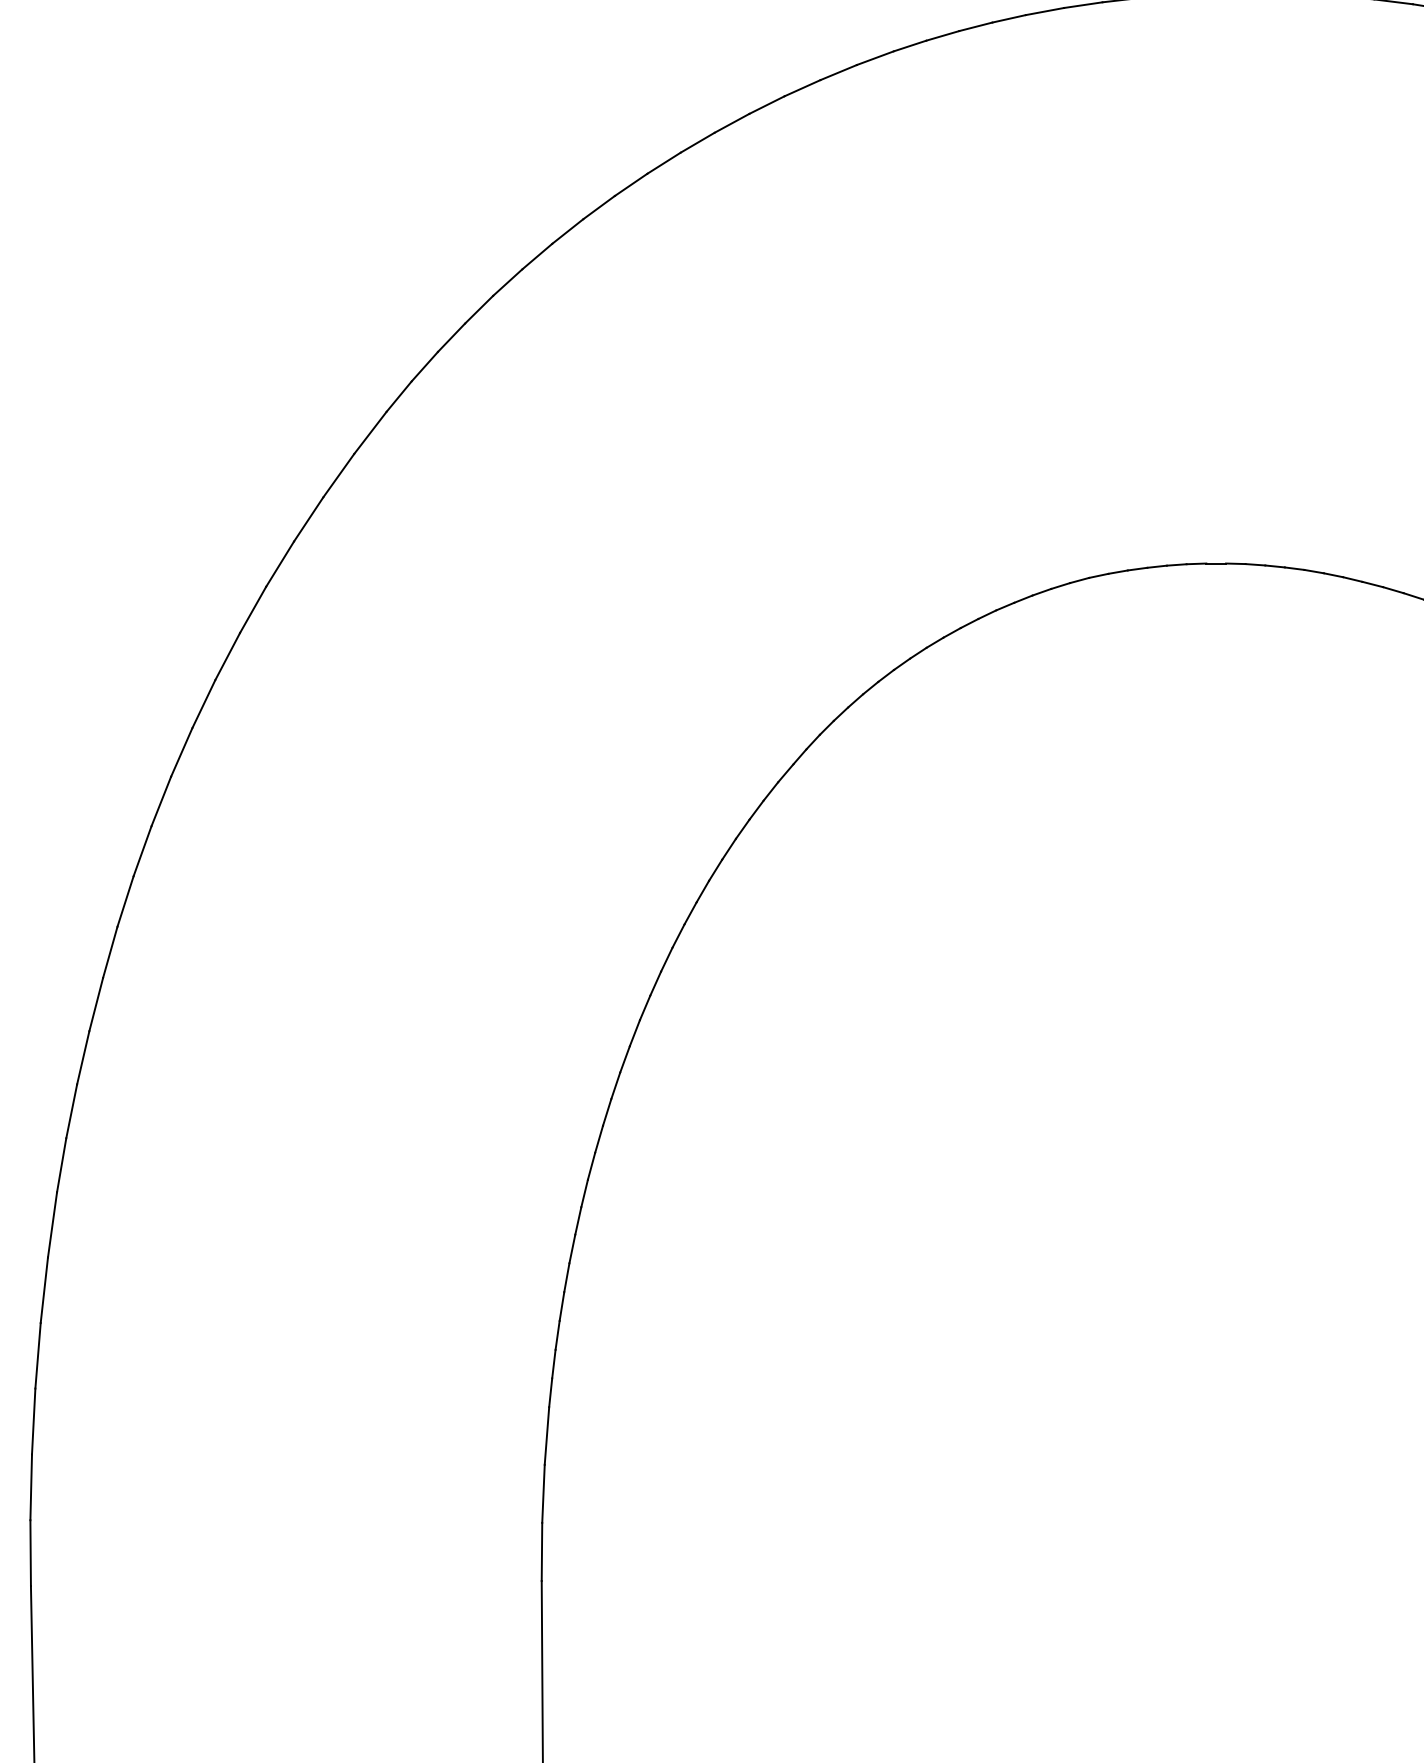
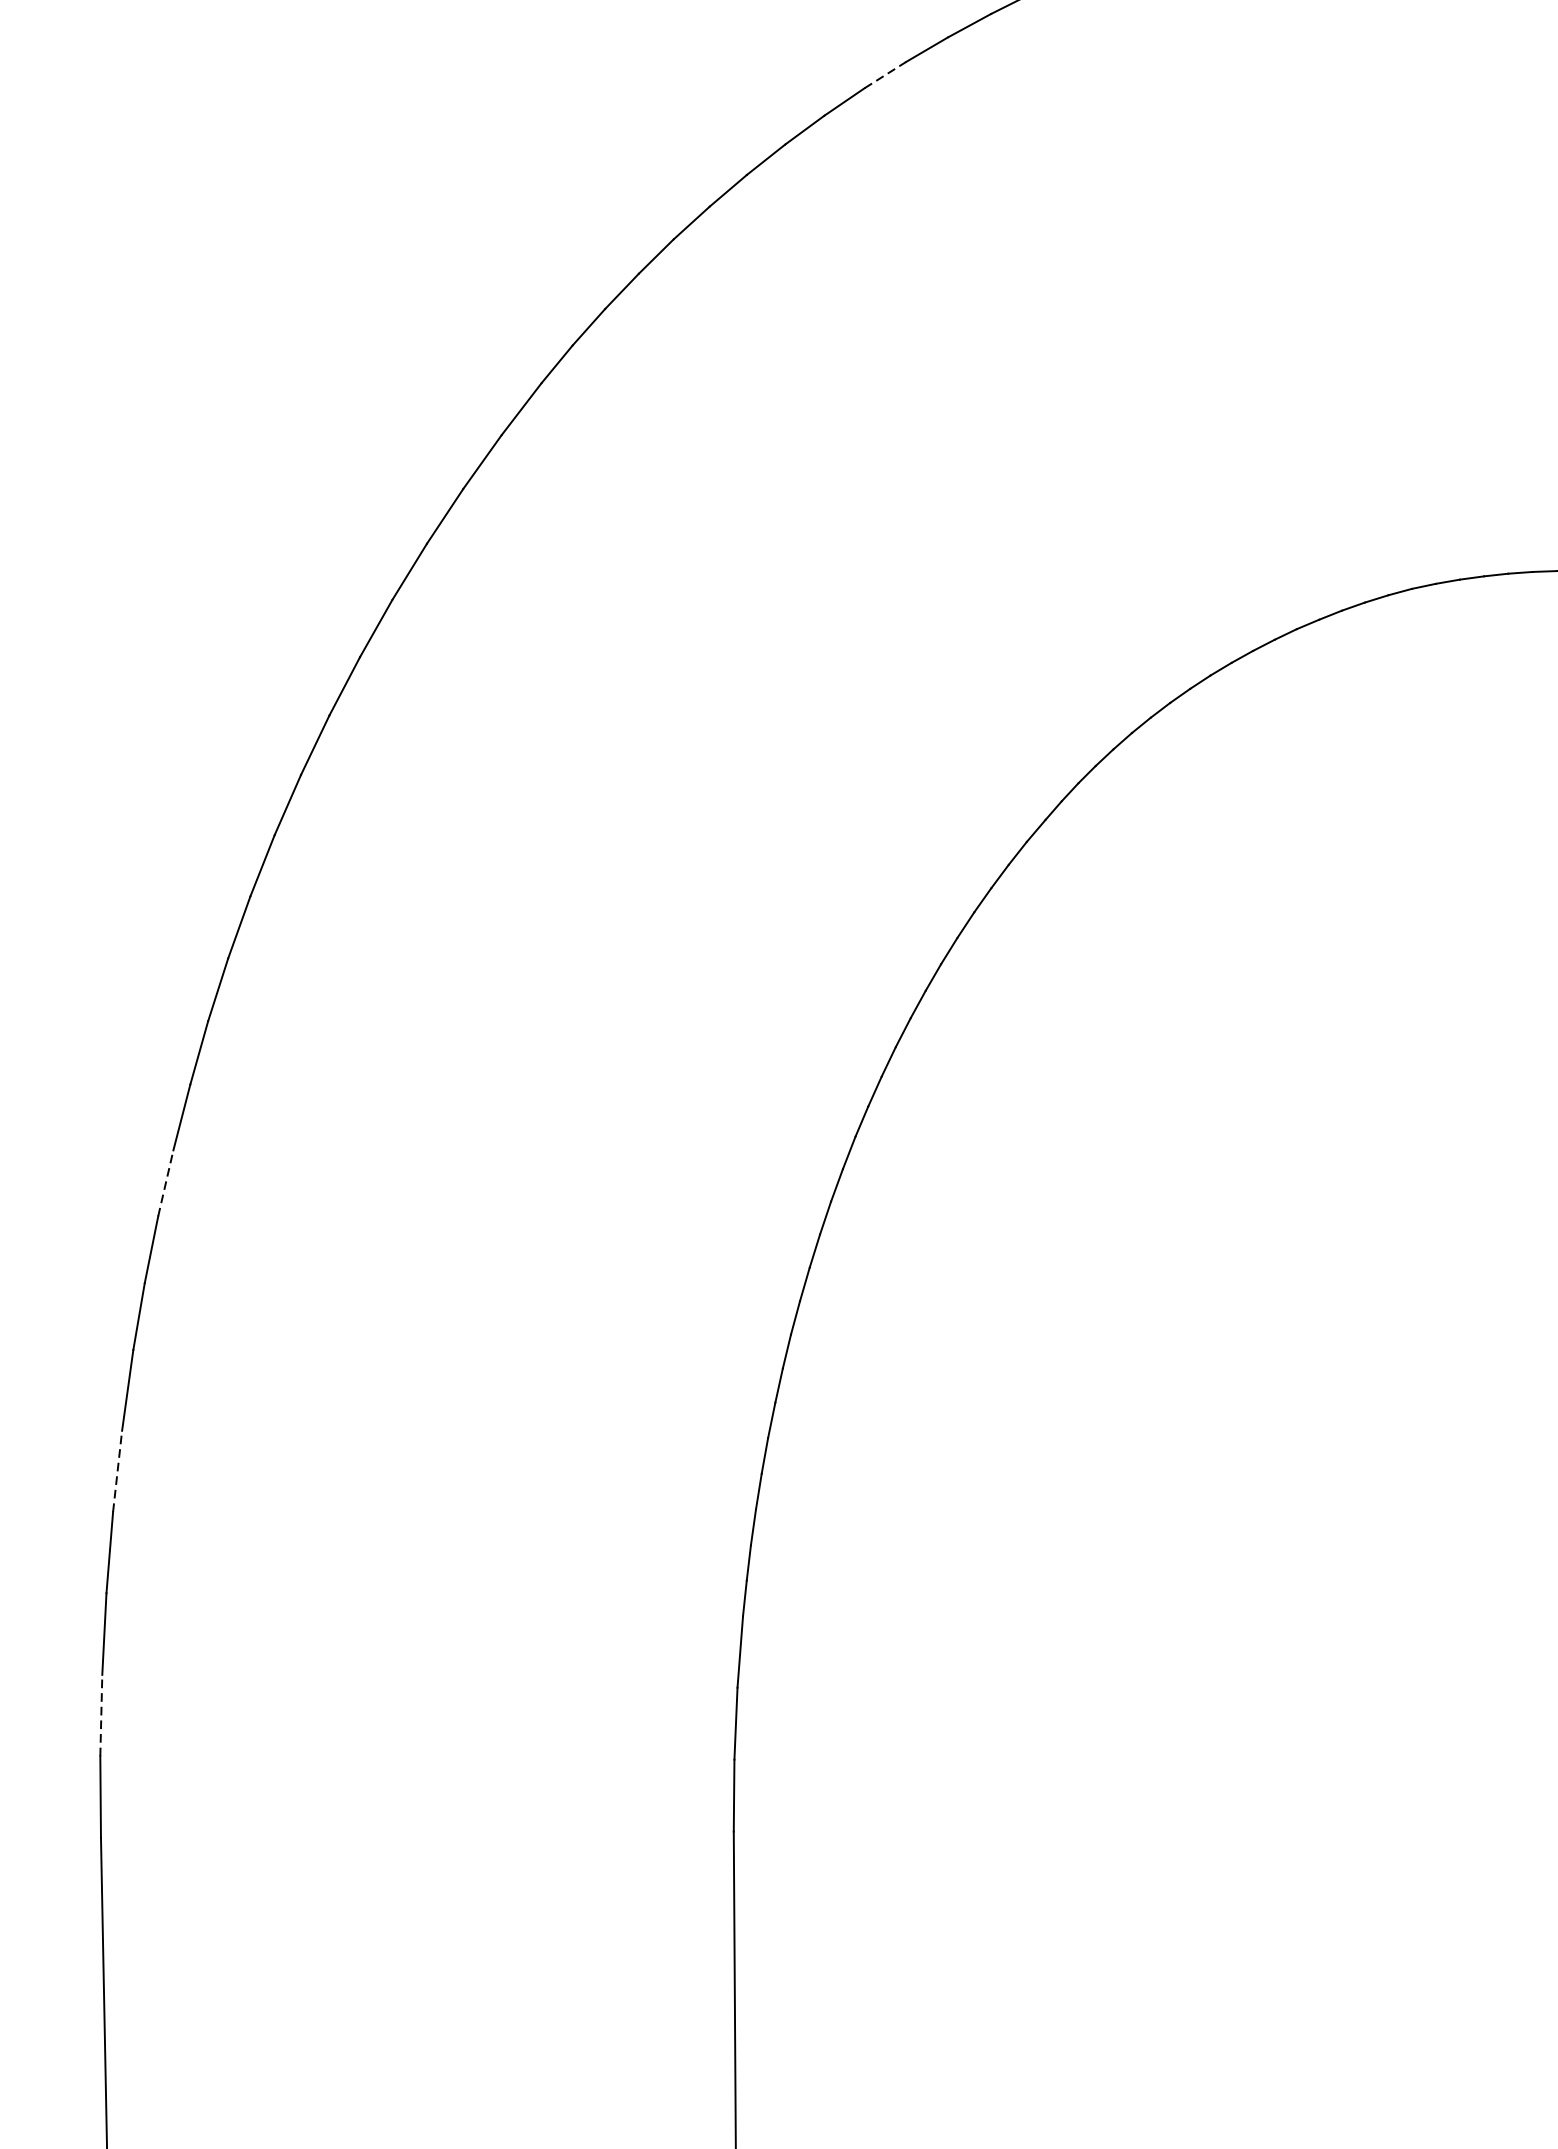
line: (664, 163) -> (885, 75), solid -> dashed
line: (83, 1057) -> (166, 1183), solid -> dashed
line: (44, 1290) -> (117, 1471), solid -> dashed
line: (31, 1487) -> (101, 1715), solid -> dashed

